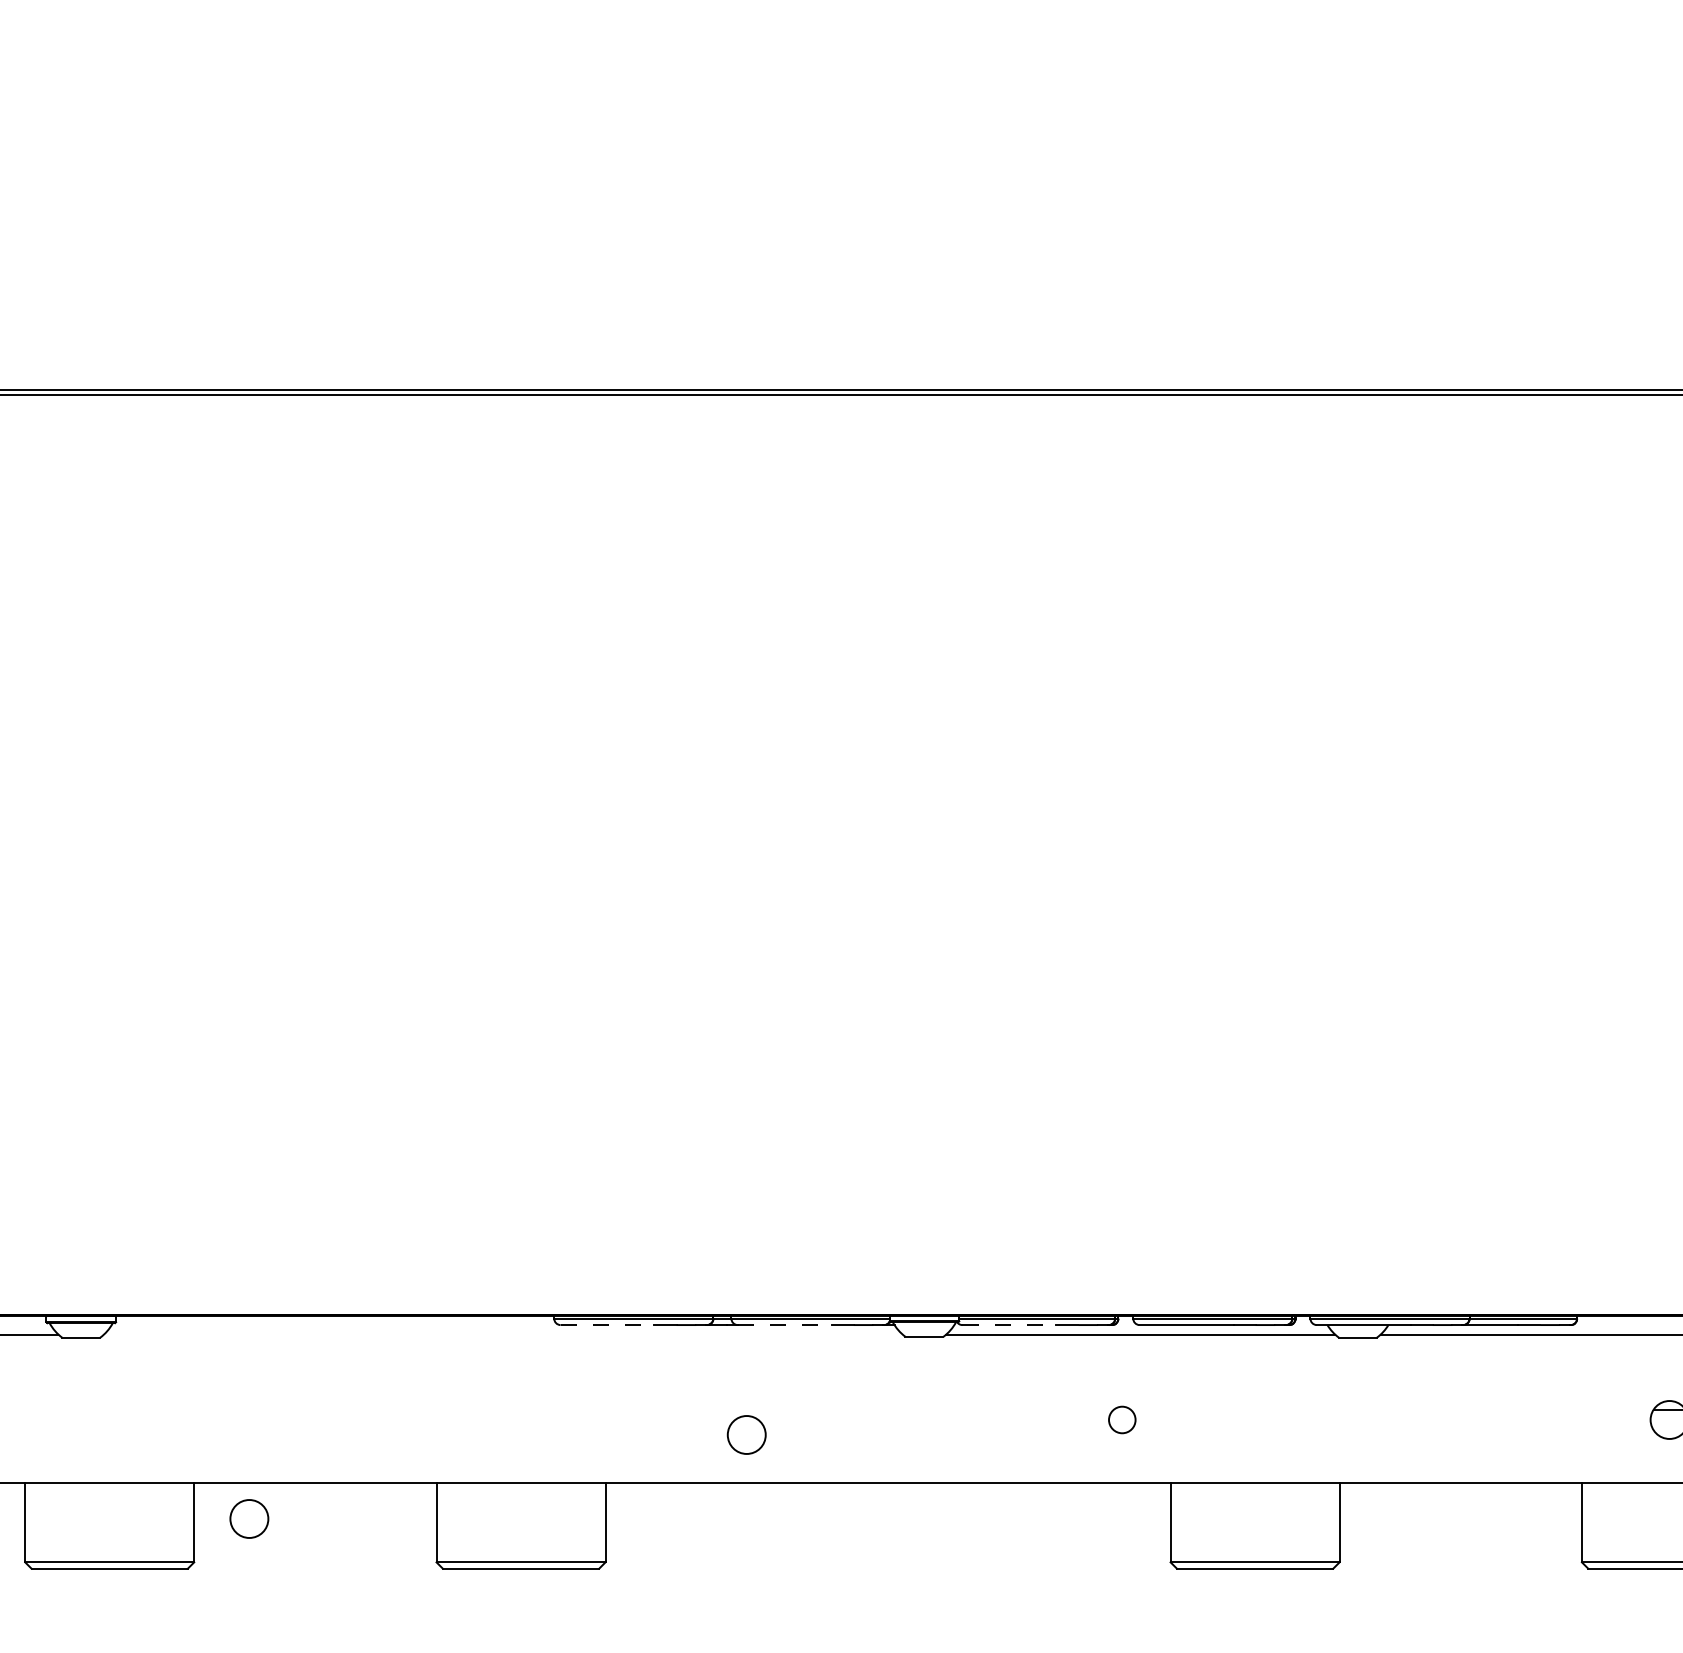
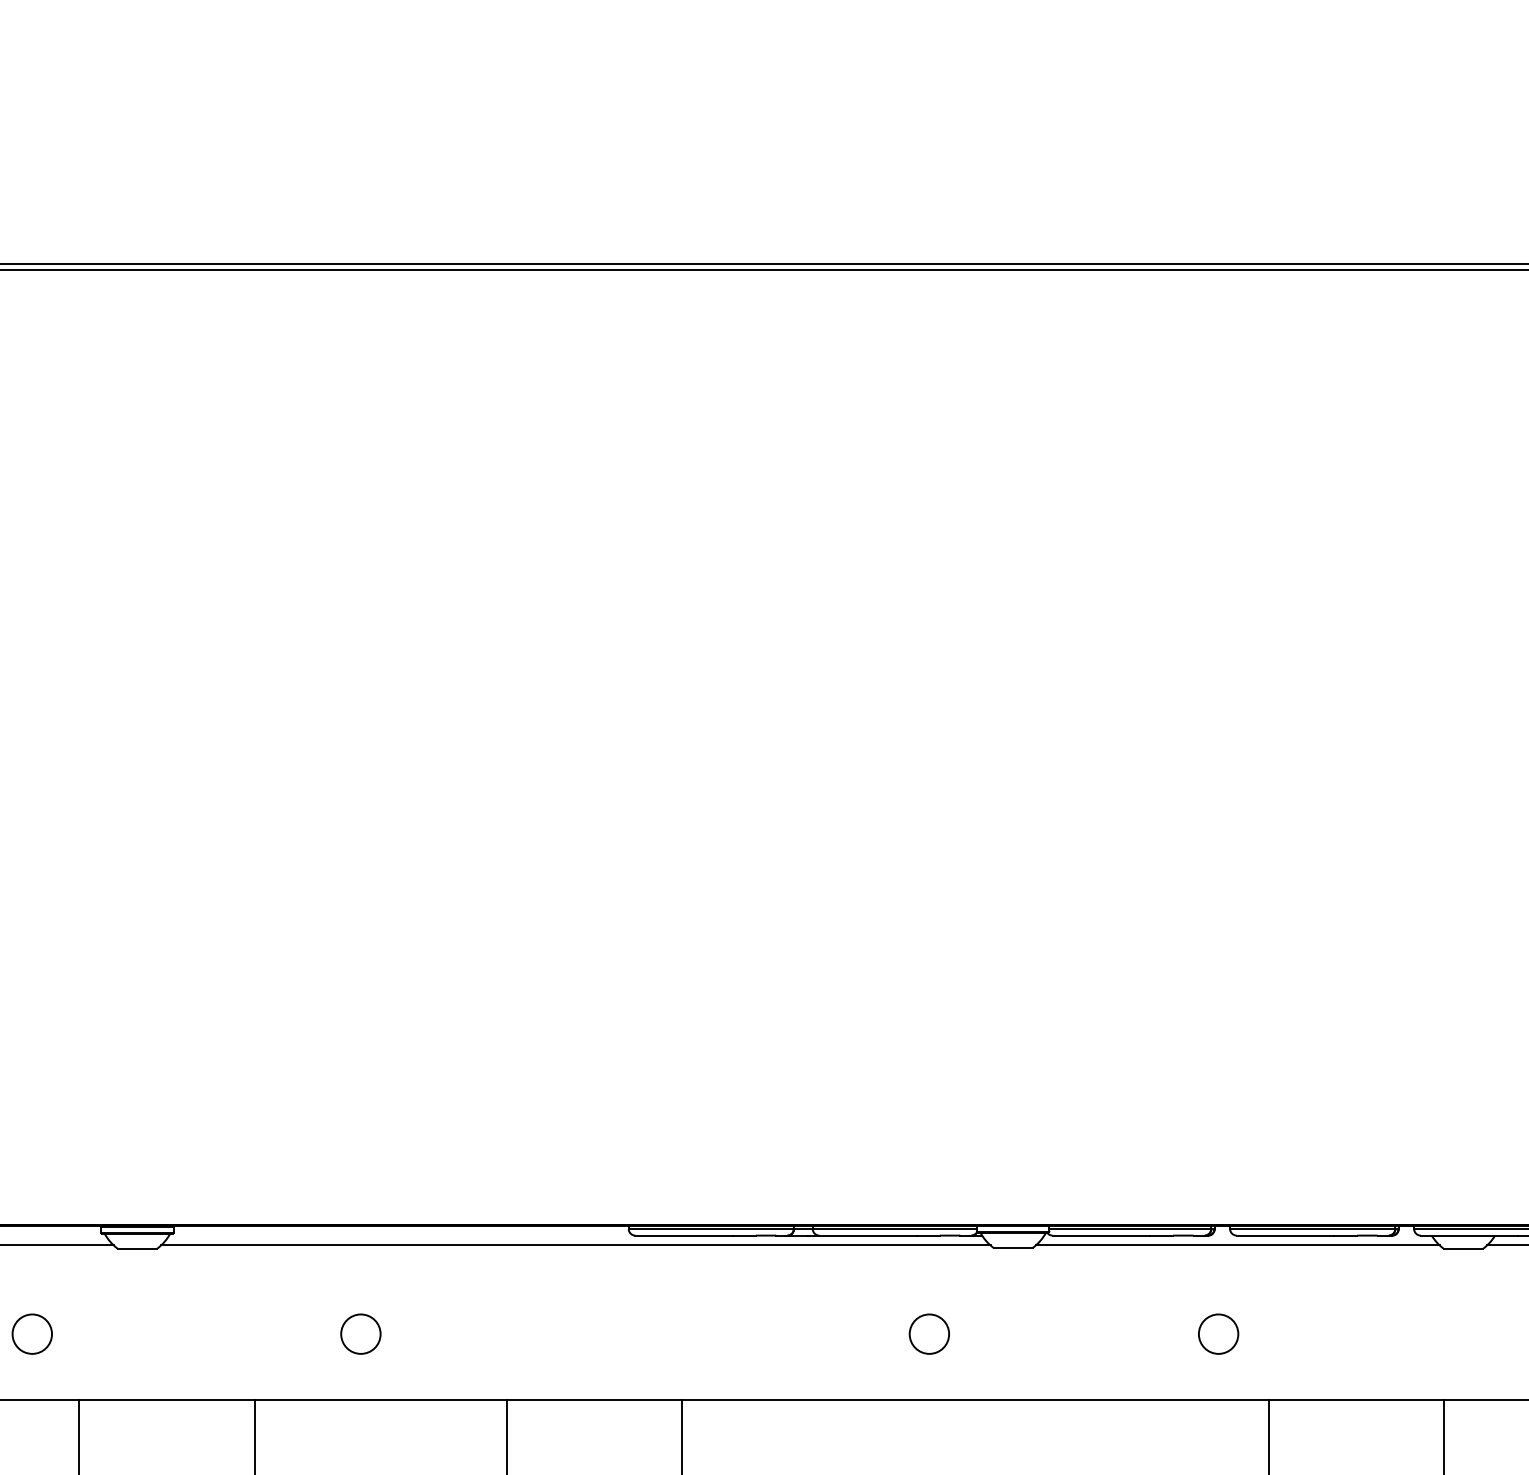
line: (607, 1325) -> (684, 1236), dashed -> solid
line: (784, 1325) -> (867, 1236), dashed -> solid
line: (1009, 1325) -> (1101, 1236), dashed -> solid
line: (503, 1334) -> (576, 1245), added
circle: (1122, 1419) -> (1218, 1333), size x1.43
circle: (746, 1434) -> (929, 1333), moved
circle: (249, 1518) -> (361, 1333), moved

